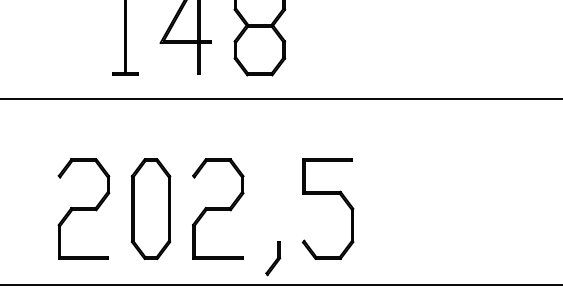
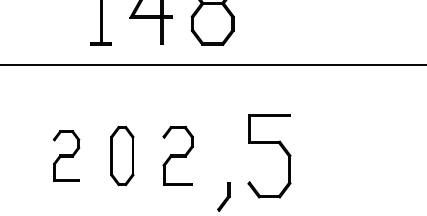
part: (83, 208) -> (66, 155), size x0.6
part: (150, 208) -> (121, 155), size x0.7
part: (218, 208) -> (178, 155), size x0.7

